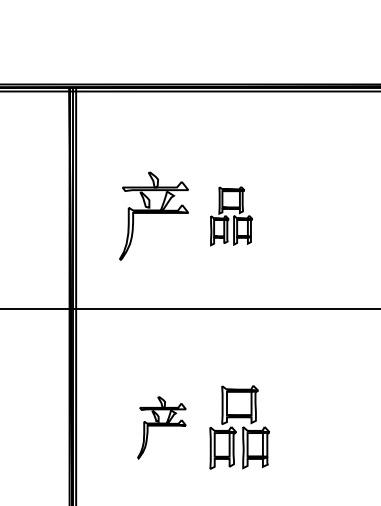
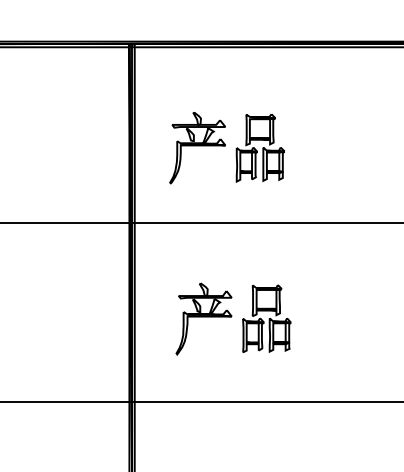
part: (230, 215) -> (259, 147), size x1.43
part: (161, 427) -> (203, 318), size x1.43

